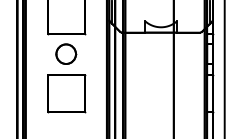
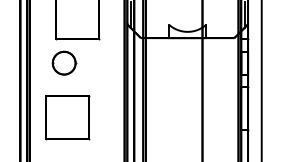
part: (66, 53) -> (64, 62), moved
part: (66, 93) -> (67, 117), moved

